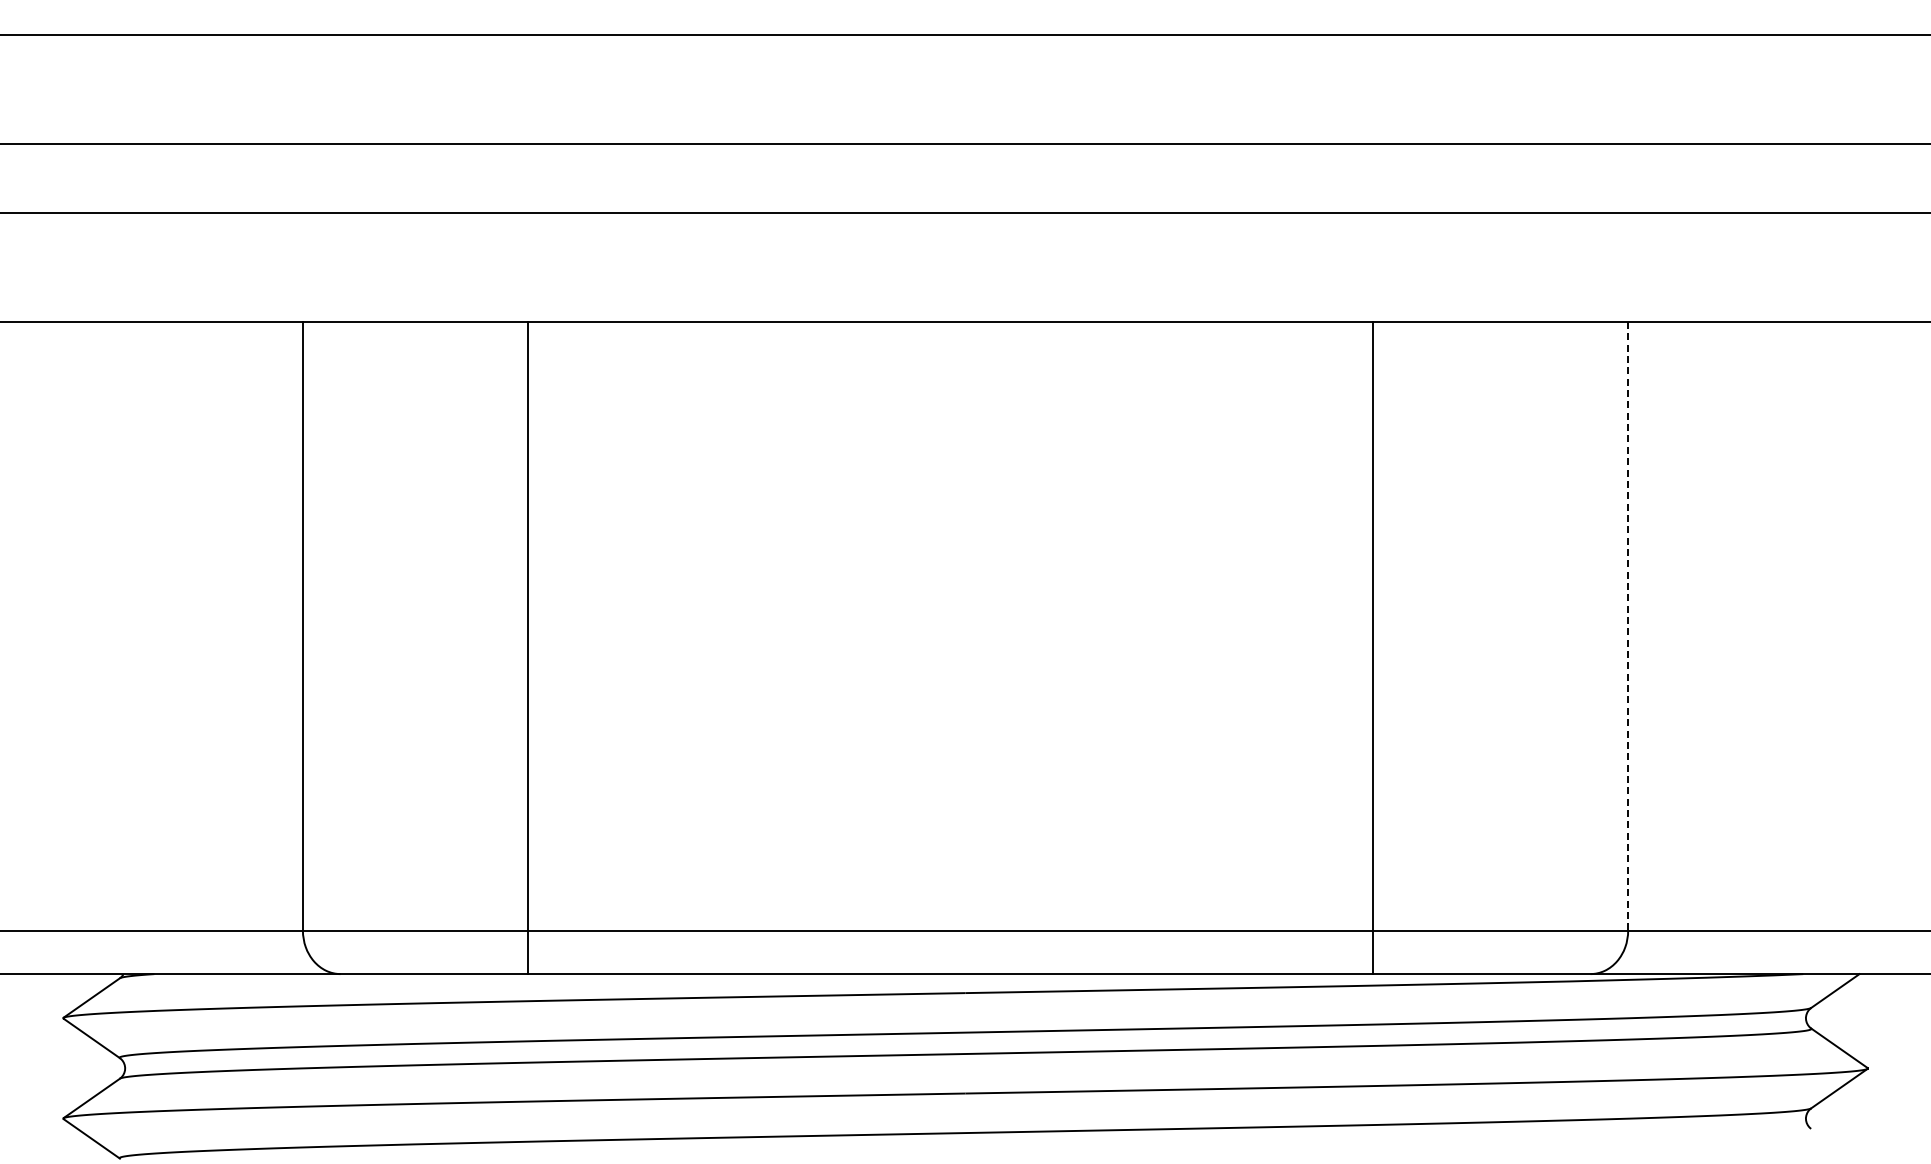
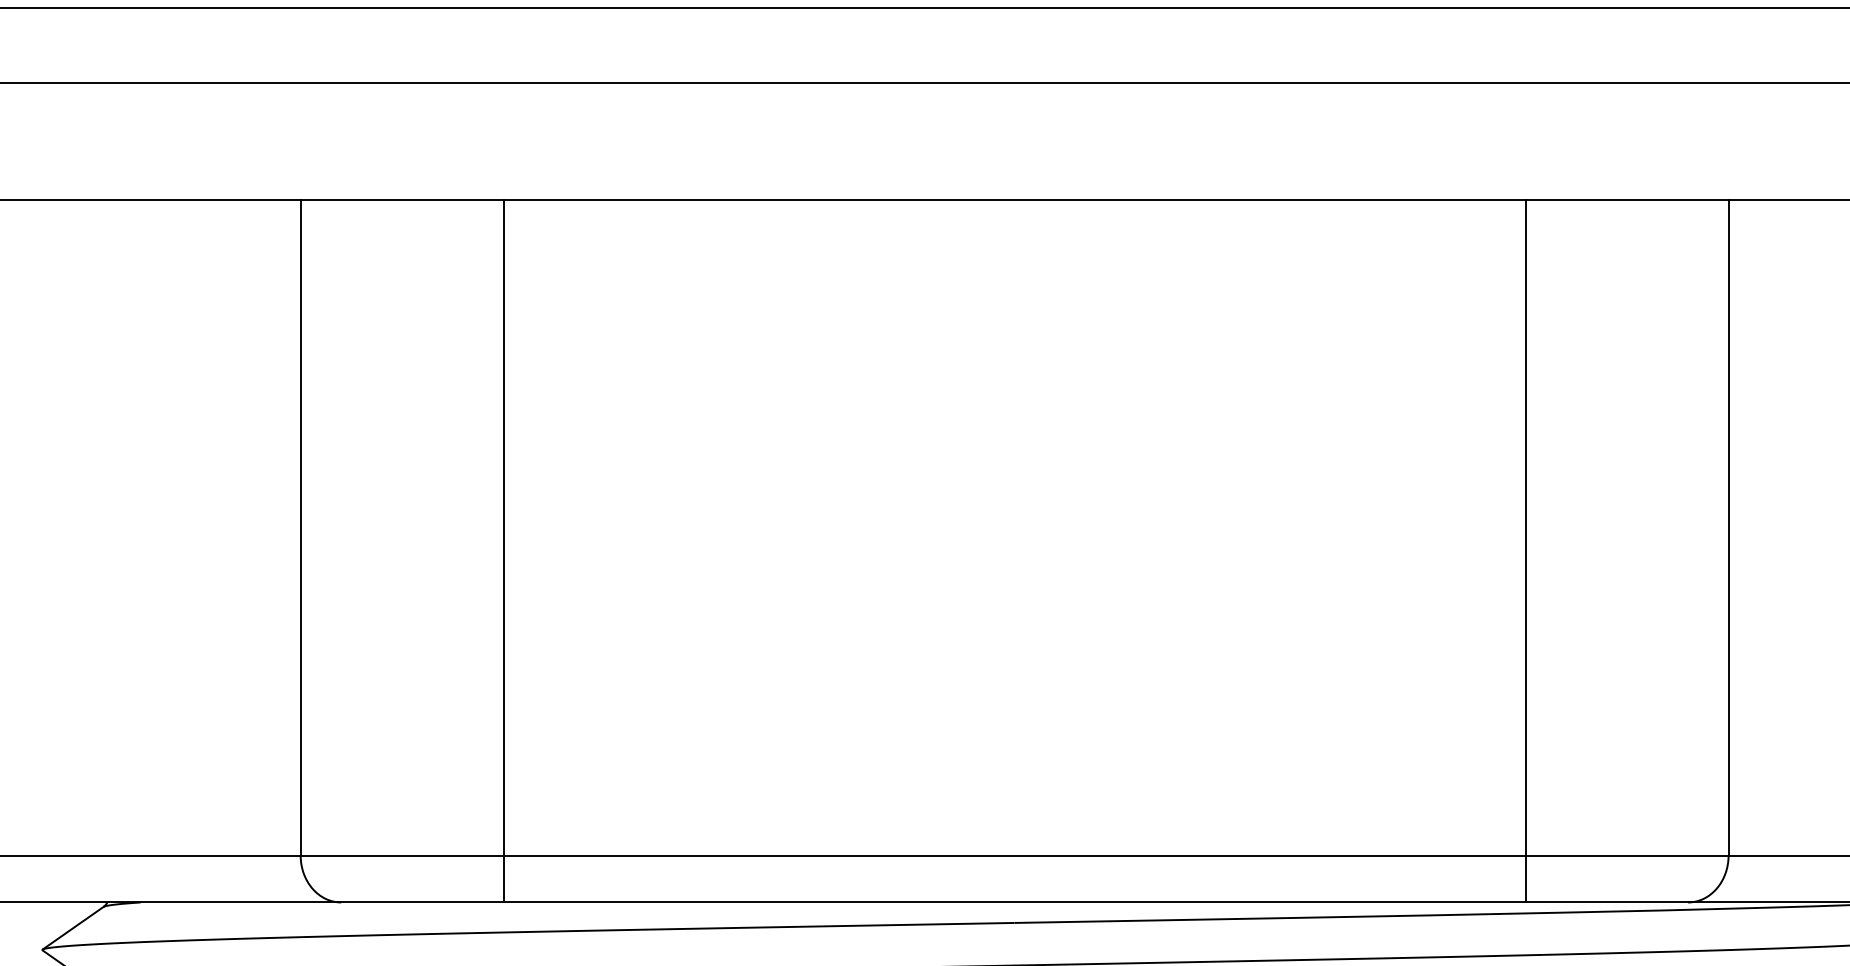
line: (1628, 626) -> (1728, 527), dashed -> solid
line: (528, 648) -> (503, 551), moved
line: (1372, 648) -> (1525, 551), moved

